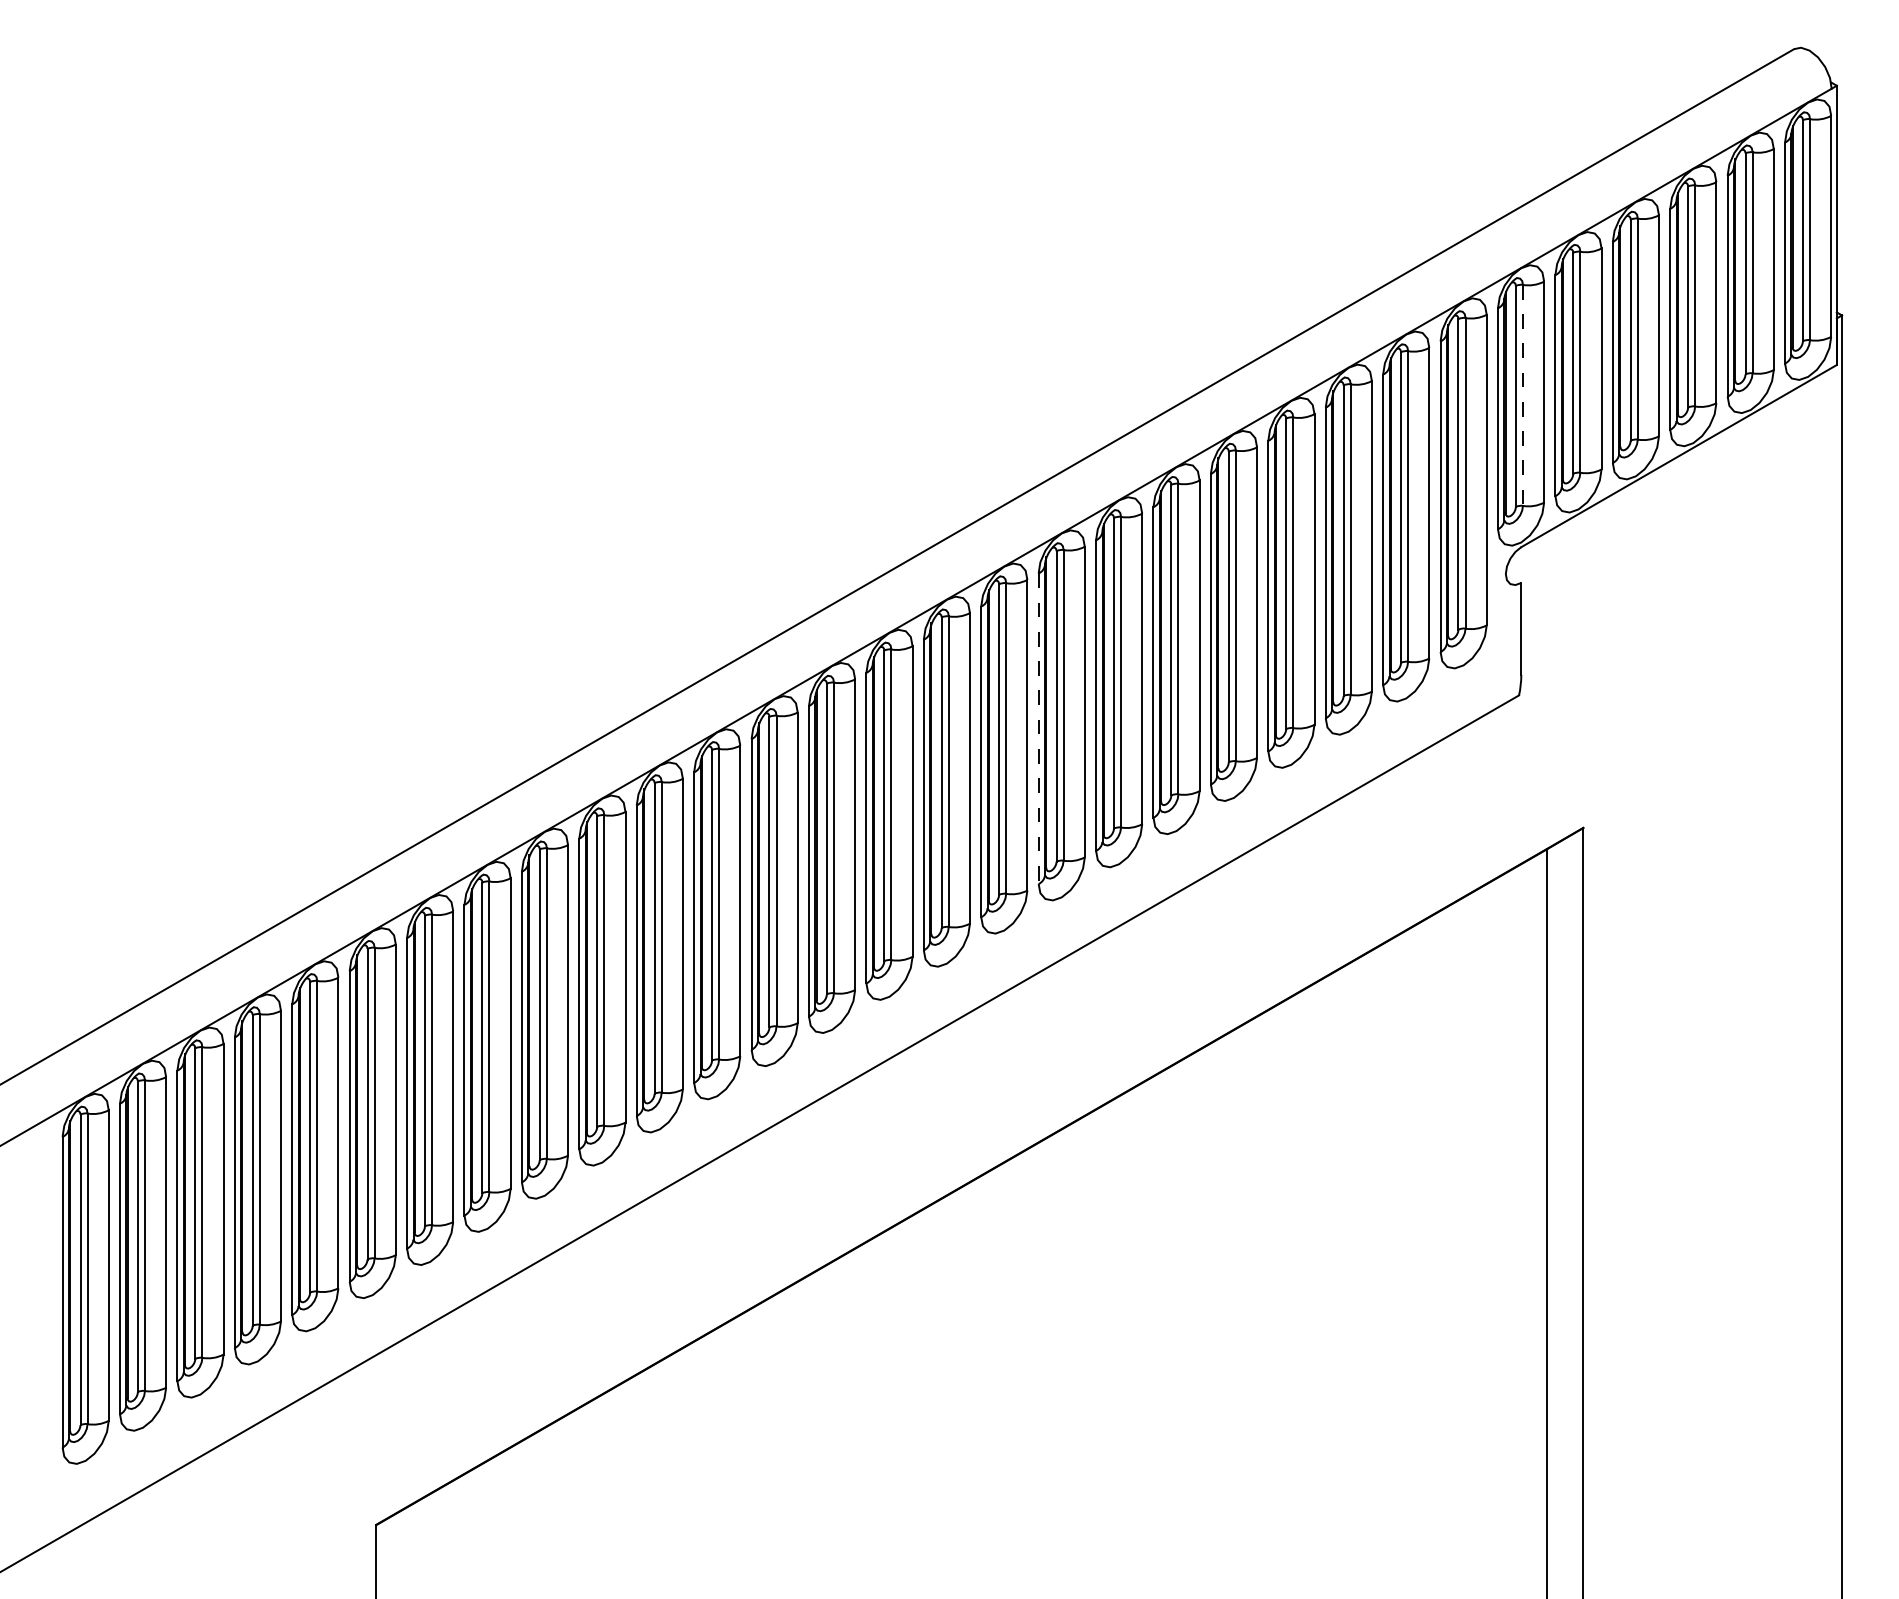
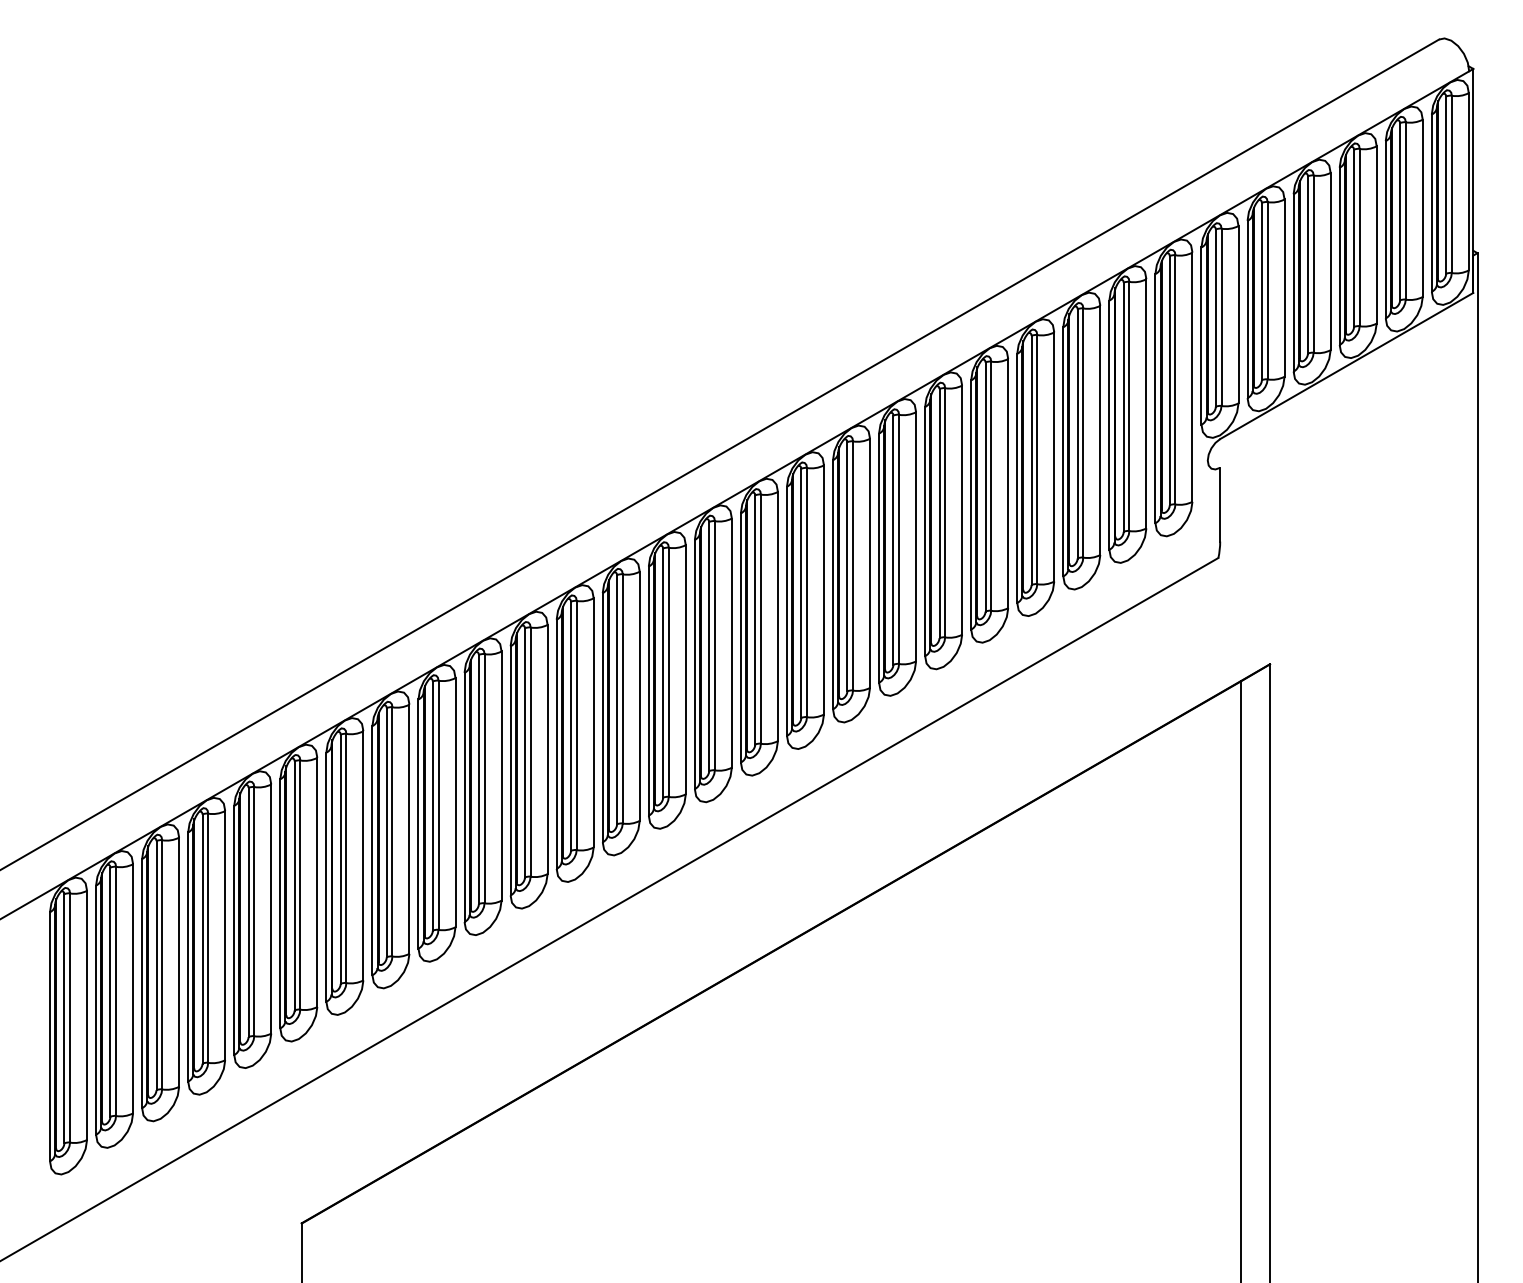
line: (1522, 395) -> (1221, 317), dashed -> solid
line: (1038, 729) -> (832, 585), dashed -> solid

